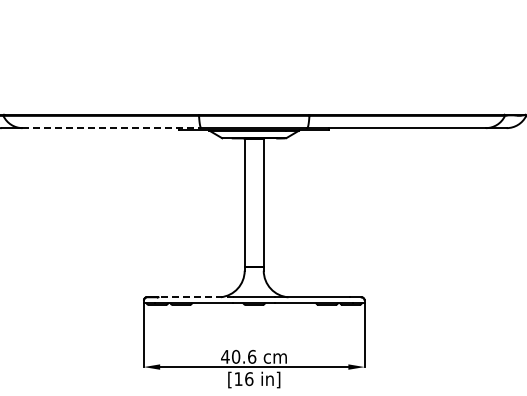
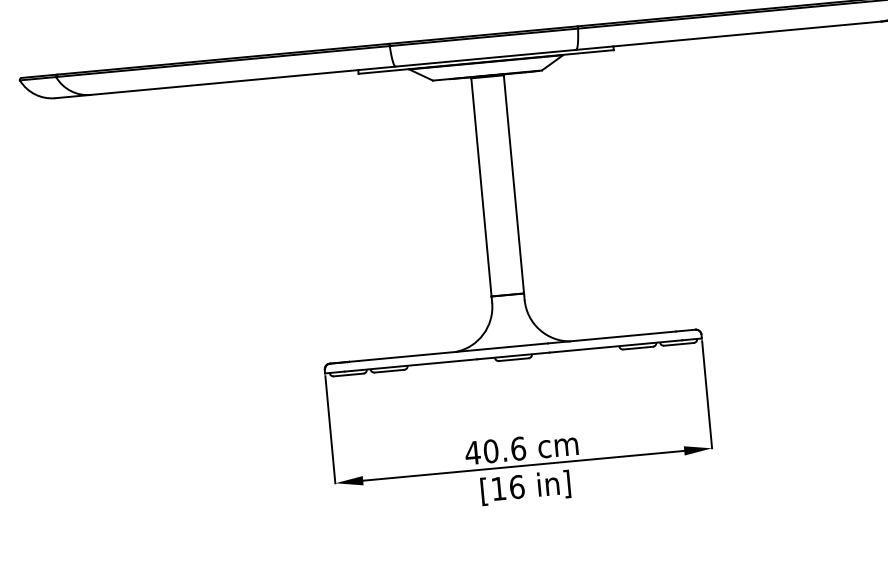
line: (112, 128) -> (244, 81), dashed -> solid
line: (195, 297) -> (412, 356), dashed -> solid

